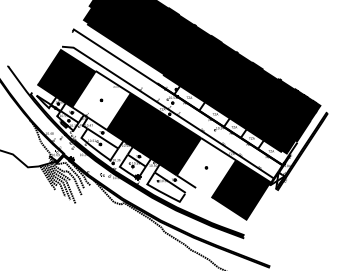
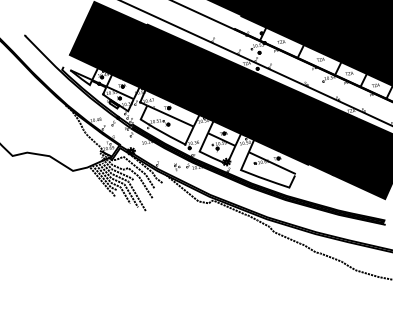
fill: (101, 100) -> (160, 63), added
fill: (206, 168) -> (319, 136), added

